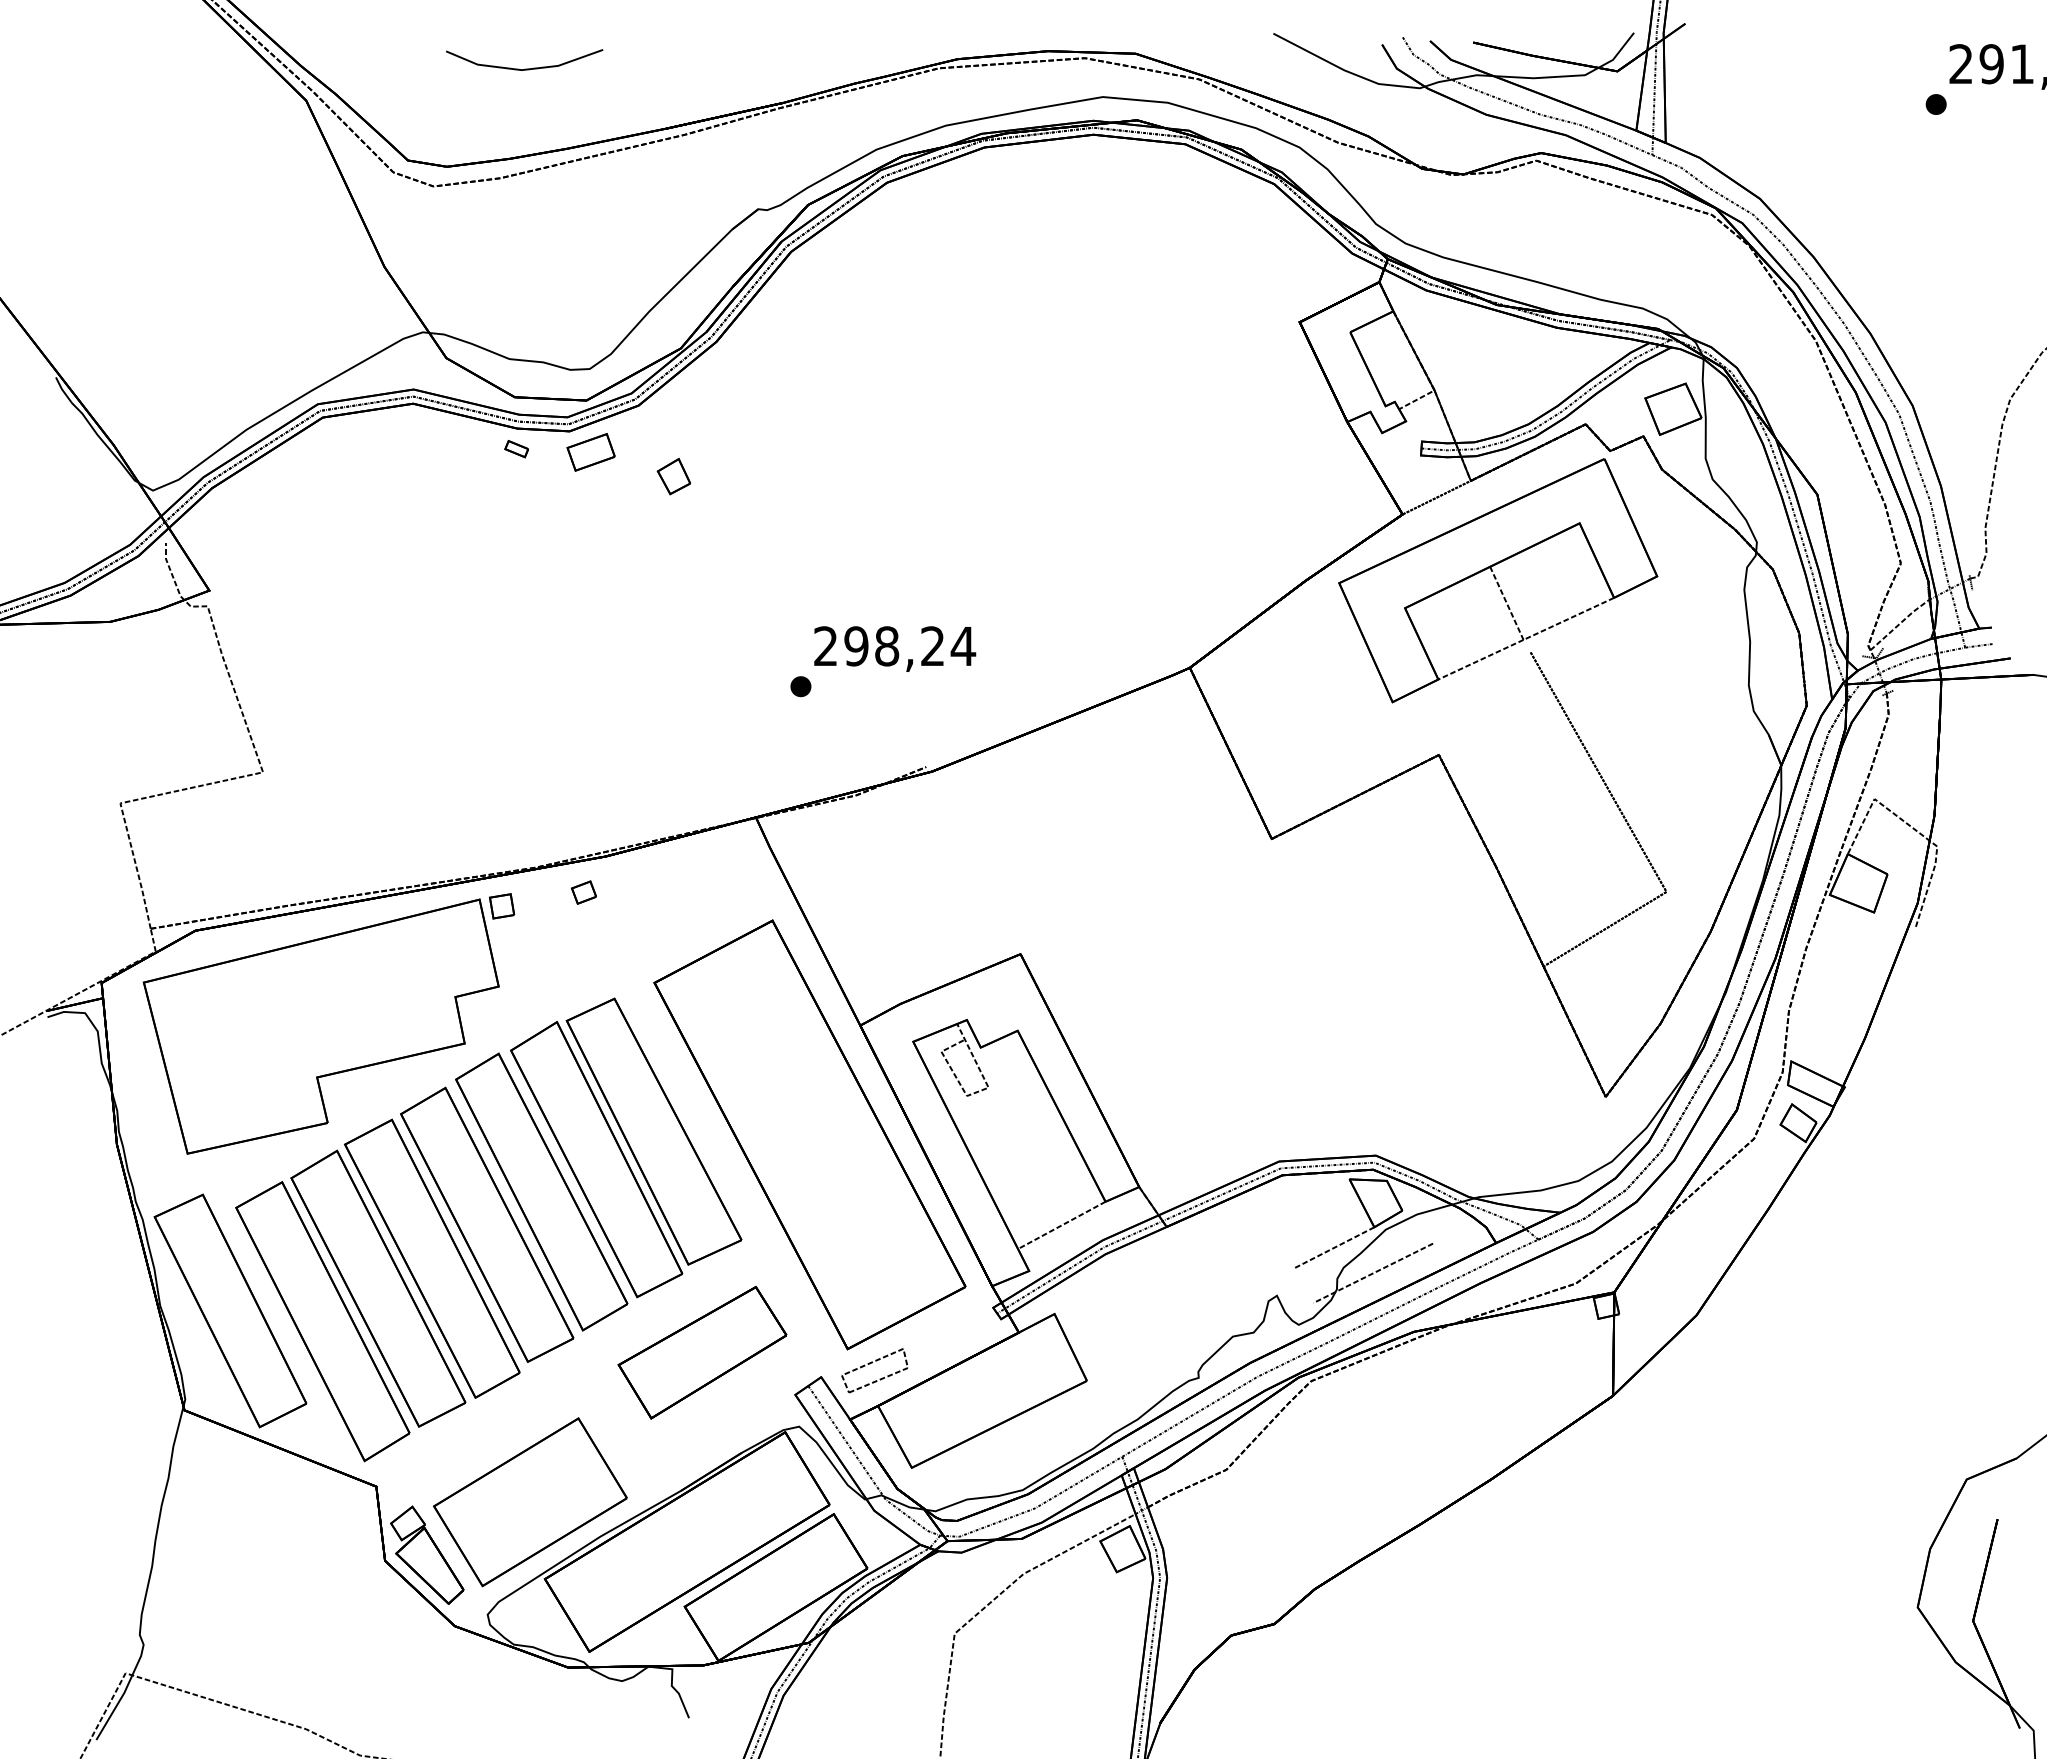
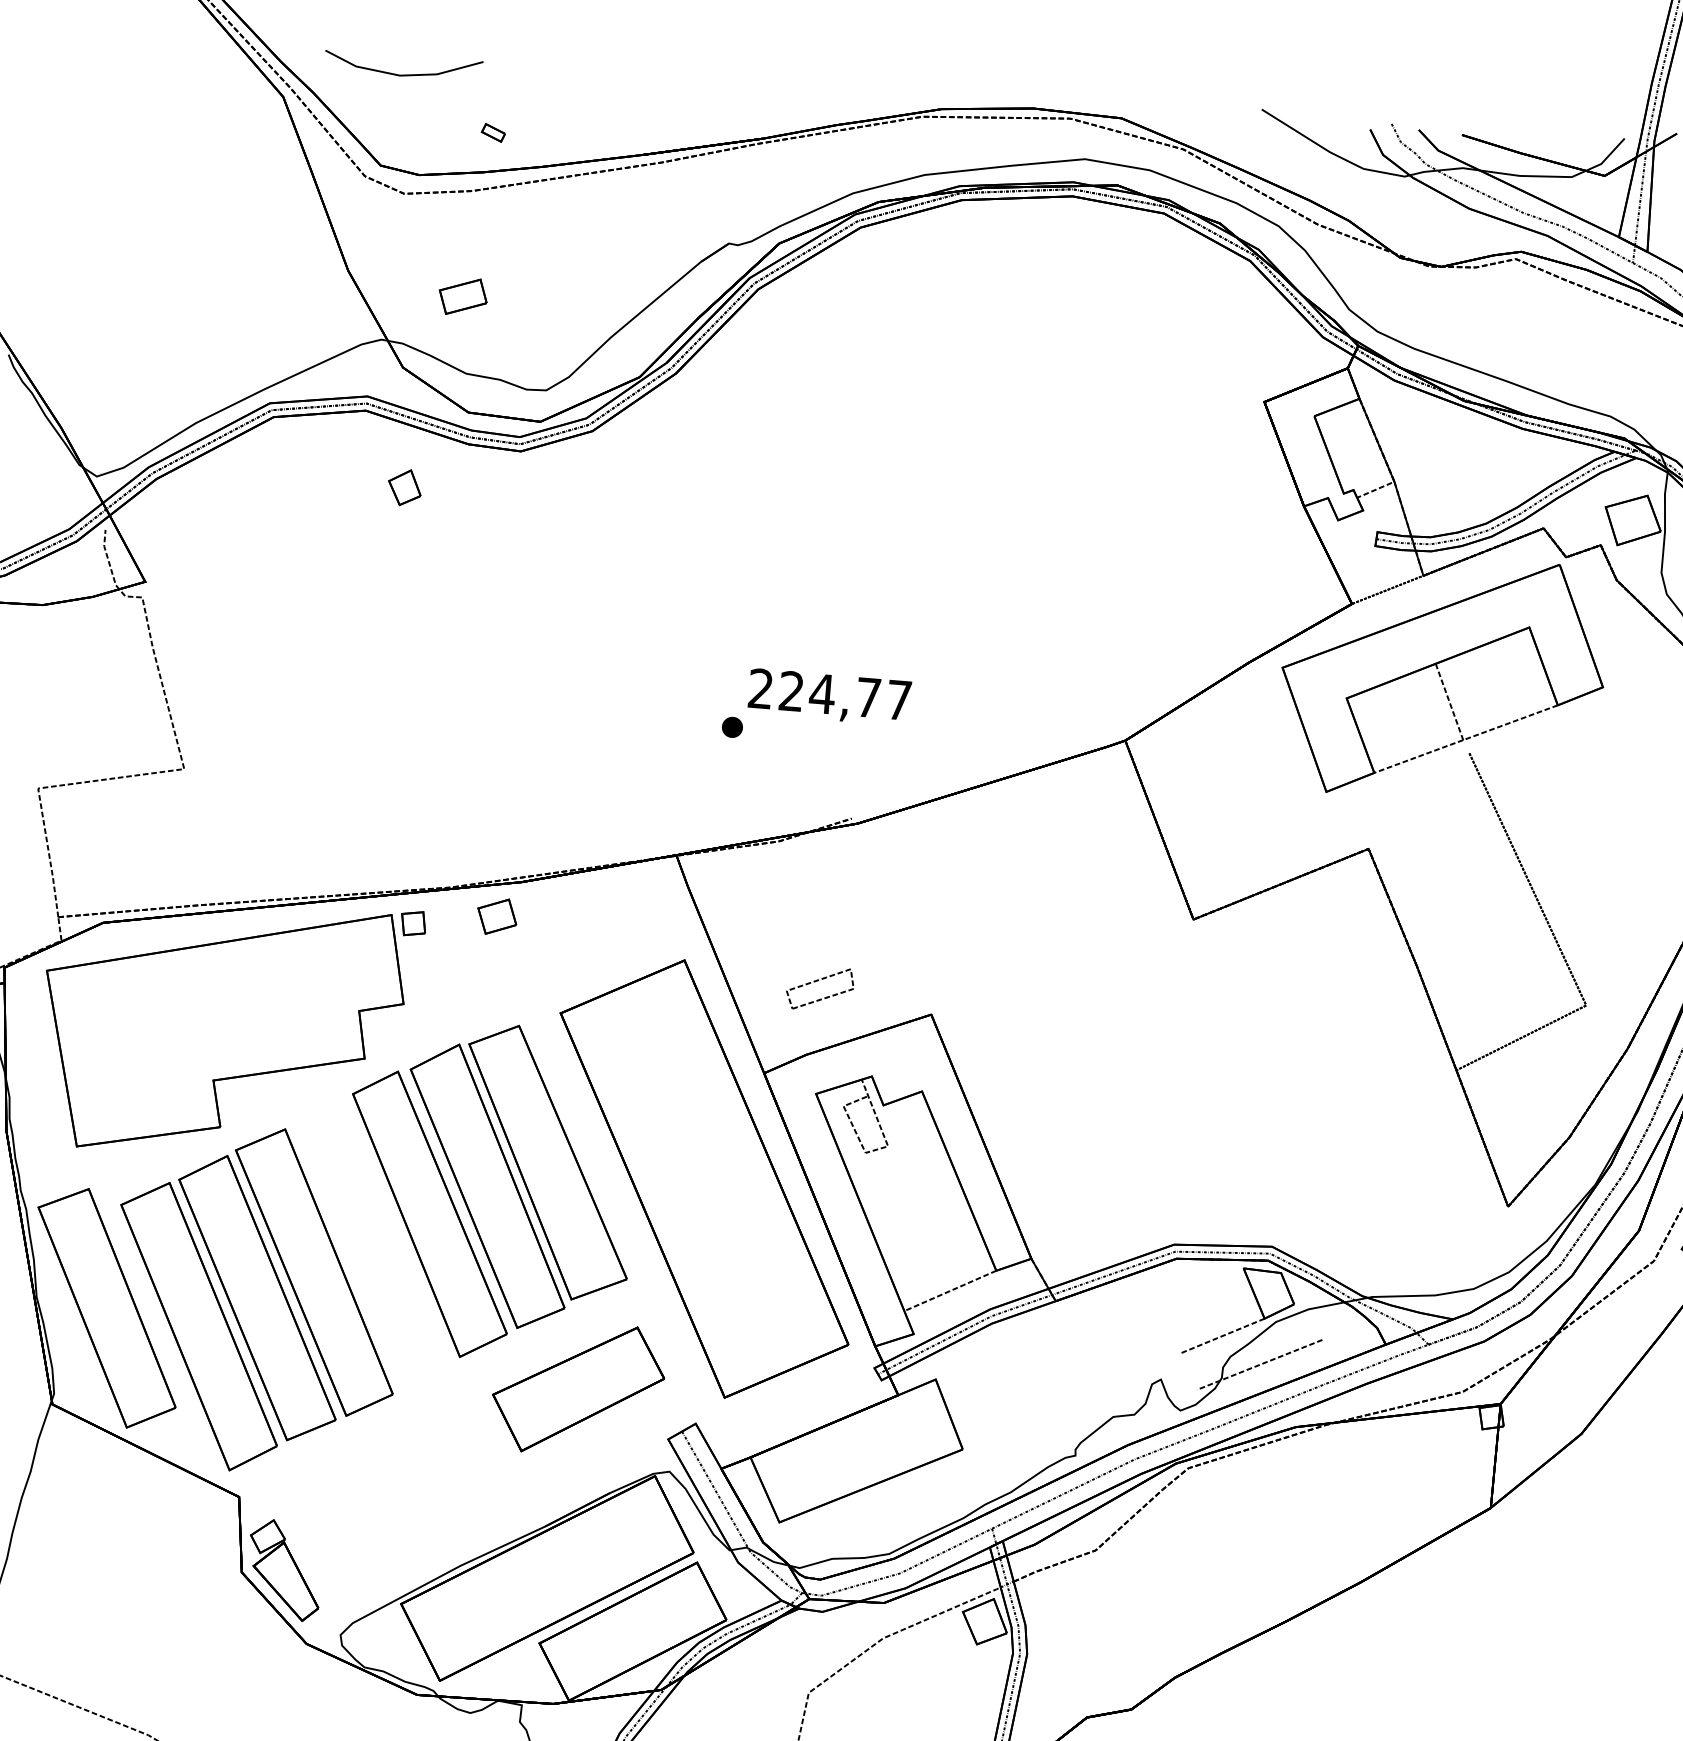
part: (524, 68) -> (402, 74), moved
part: (516, 449) -> (493, 133), moved
part: (590, 452) -> (462, 296), moved
part: (673, 476) -> (404, 487), moved
text: (910, 646) -> (846, 696), 298,24 -> 224,77
part: (583, 892) -> (496, 916), size x1.6
part: (487, 1224) -> (372, 1242), removed
part: (870, 1364) -> (816, 982), moved
part: (530, 1502) -> (392, 1525), removed

